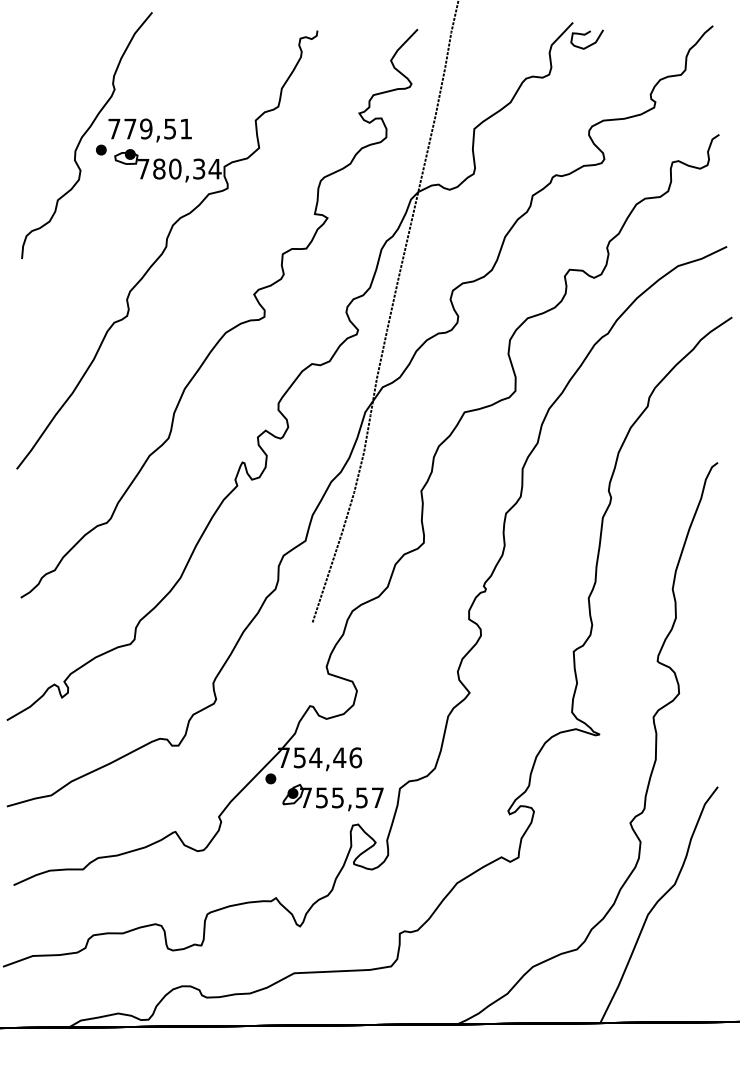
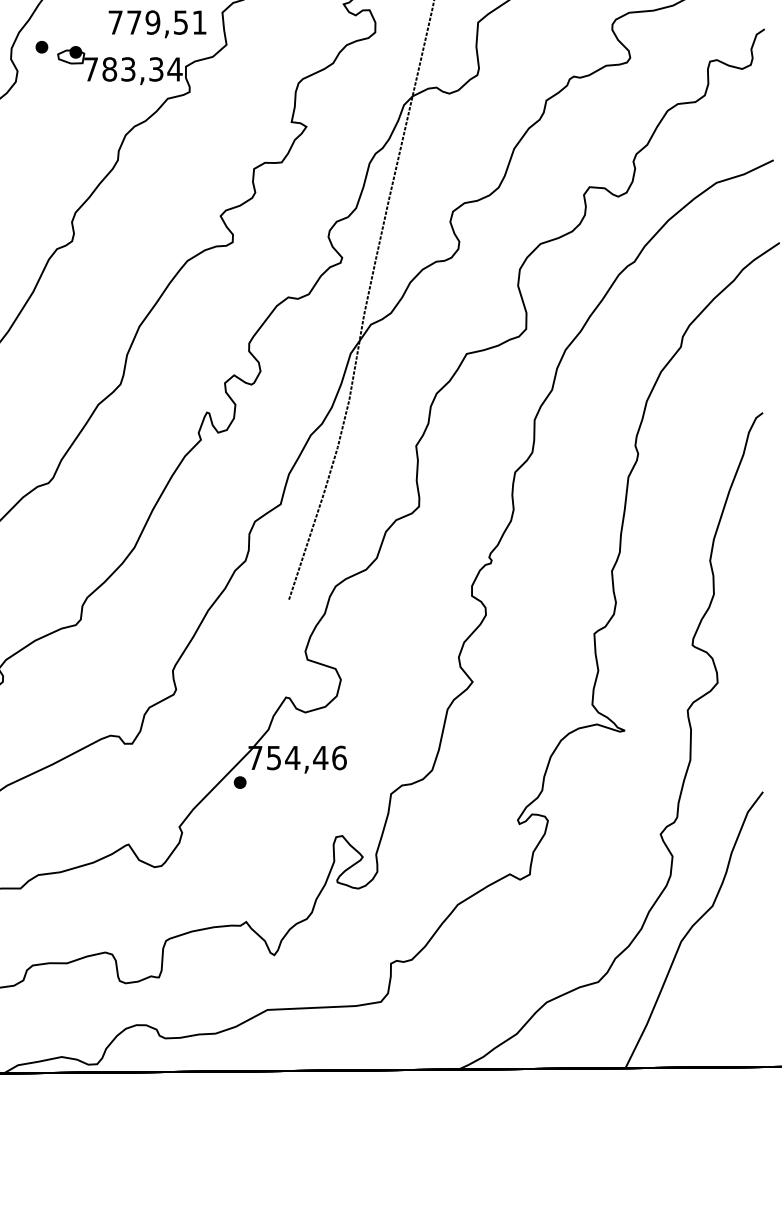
text: (149, 130) -> (156, 24), moved
text: (175, 168) -> (128, 68), 780,34 -> 783,34
part: (332, 797) -> (312, 804), removed

